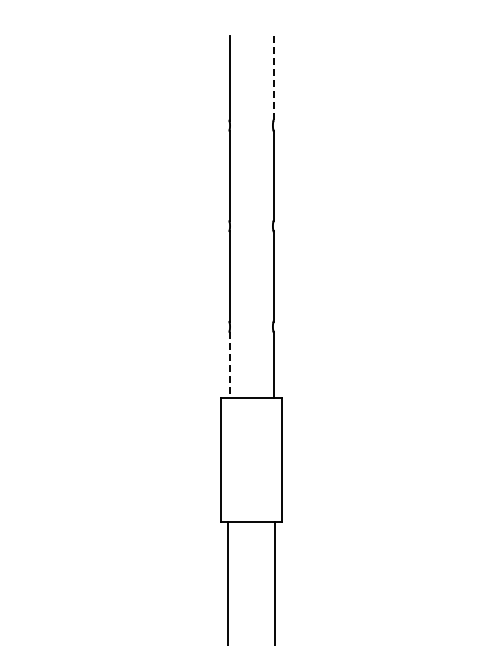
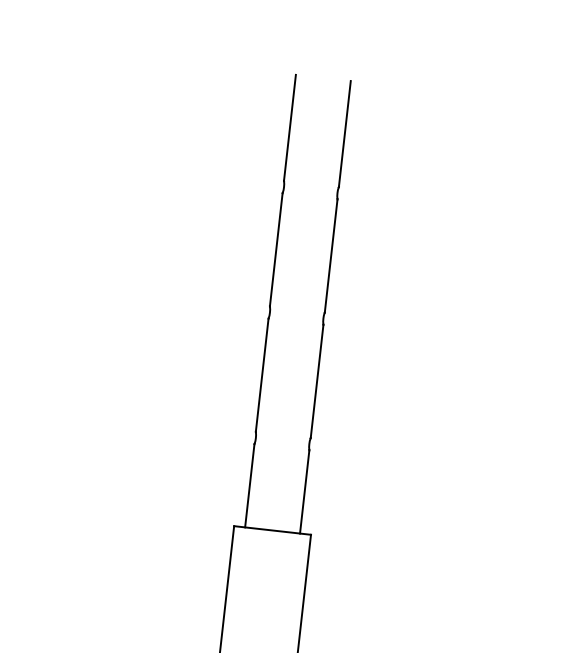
line: (273, 78) -> (344, 134), dashed -> solid
line: (229, 365) -> (249, 486), dashed -> solid

